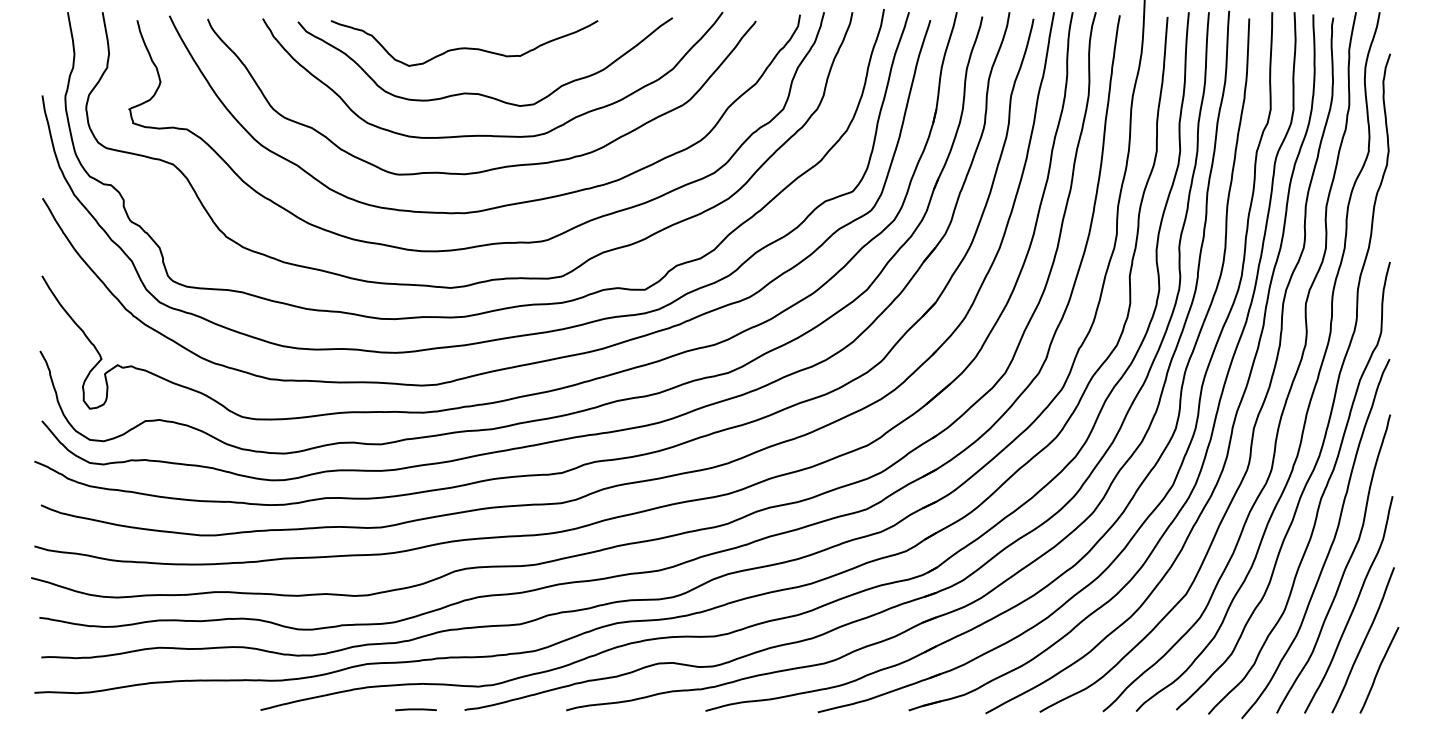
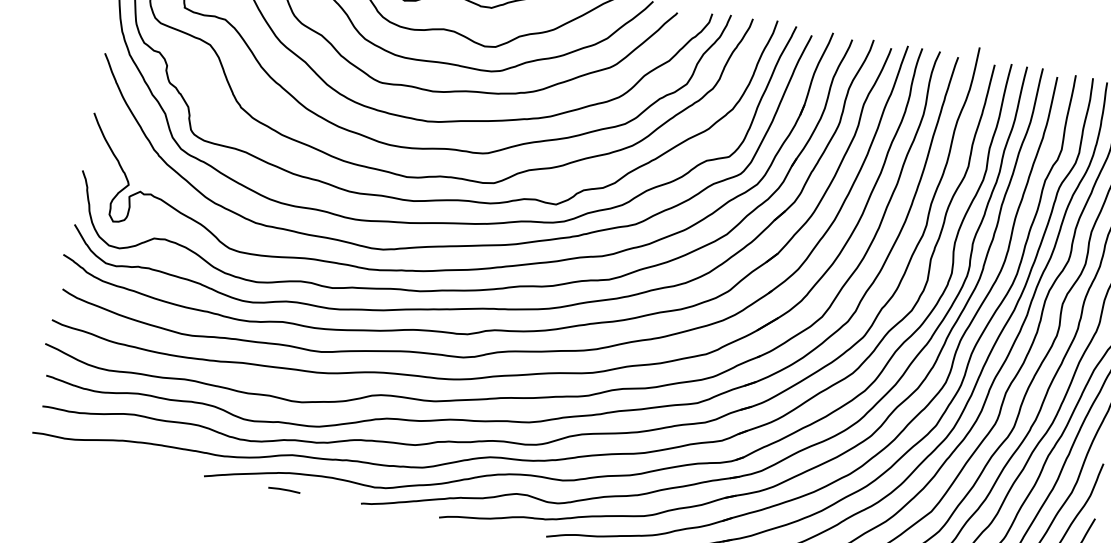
line: (415, 709) -> (284, 489), moved

